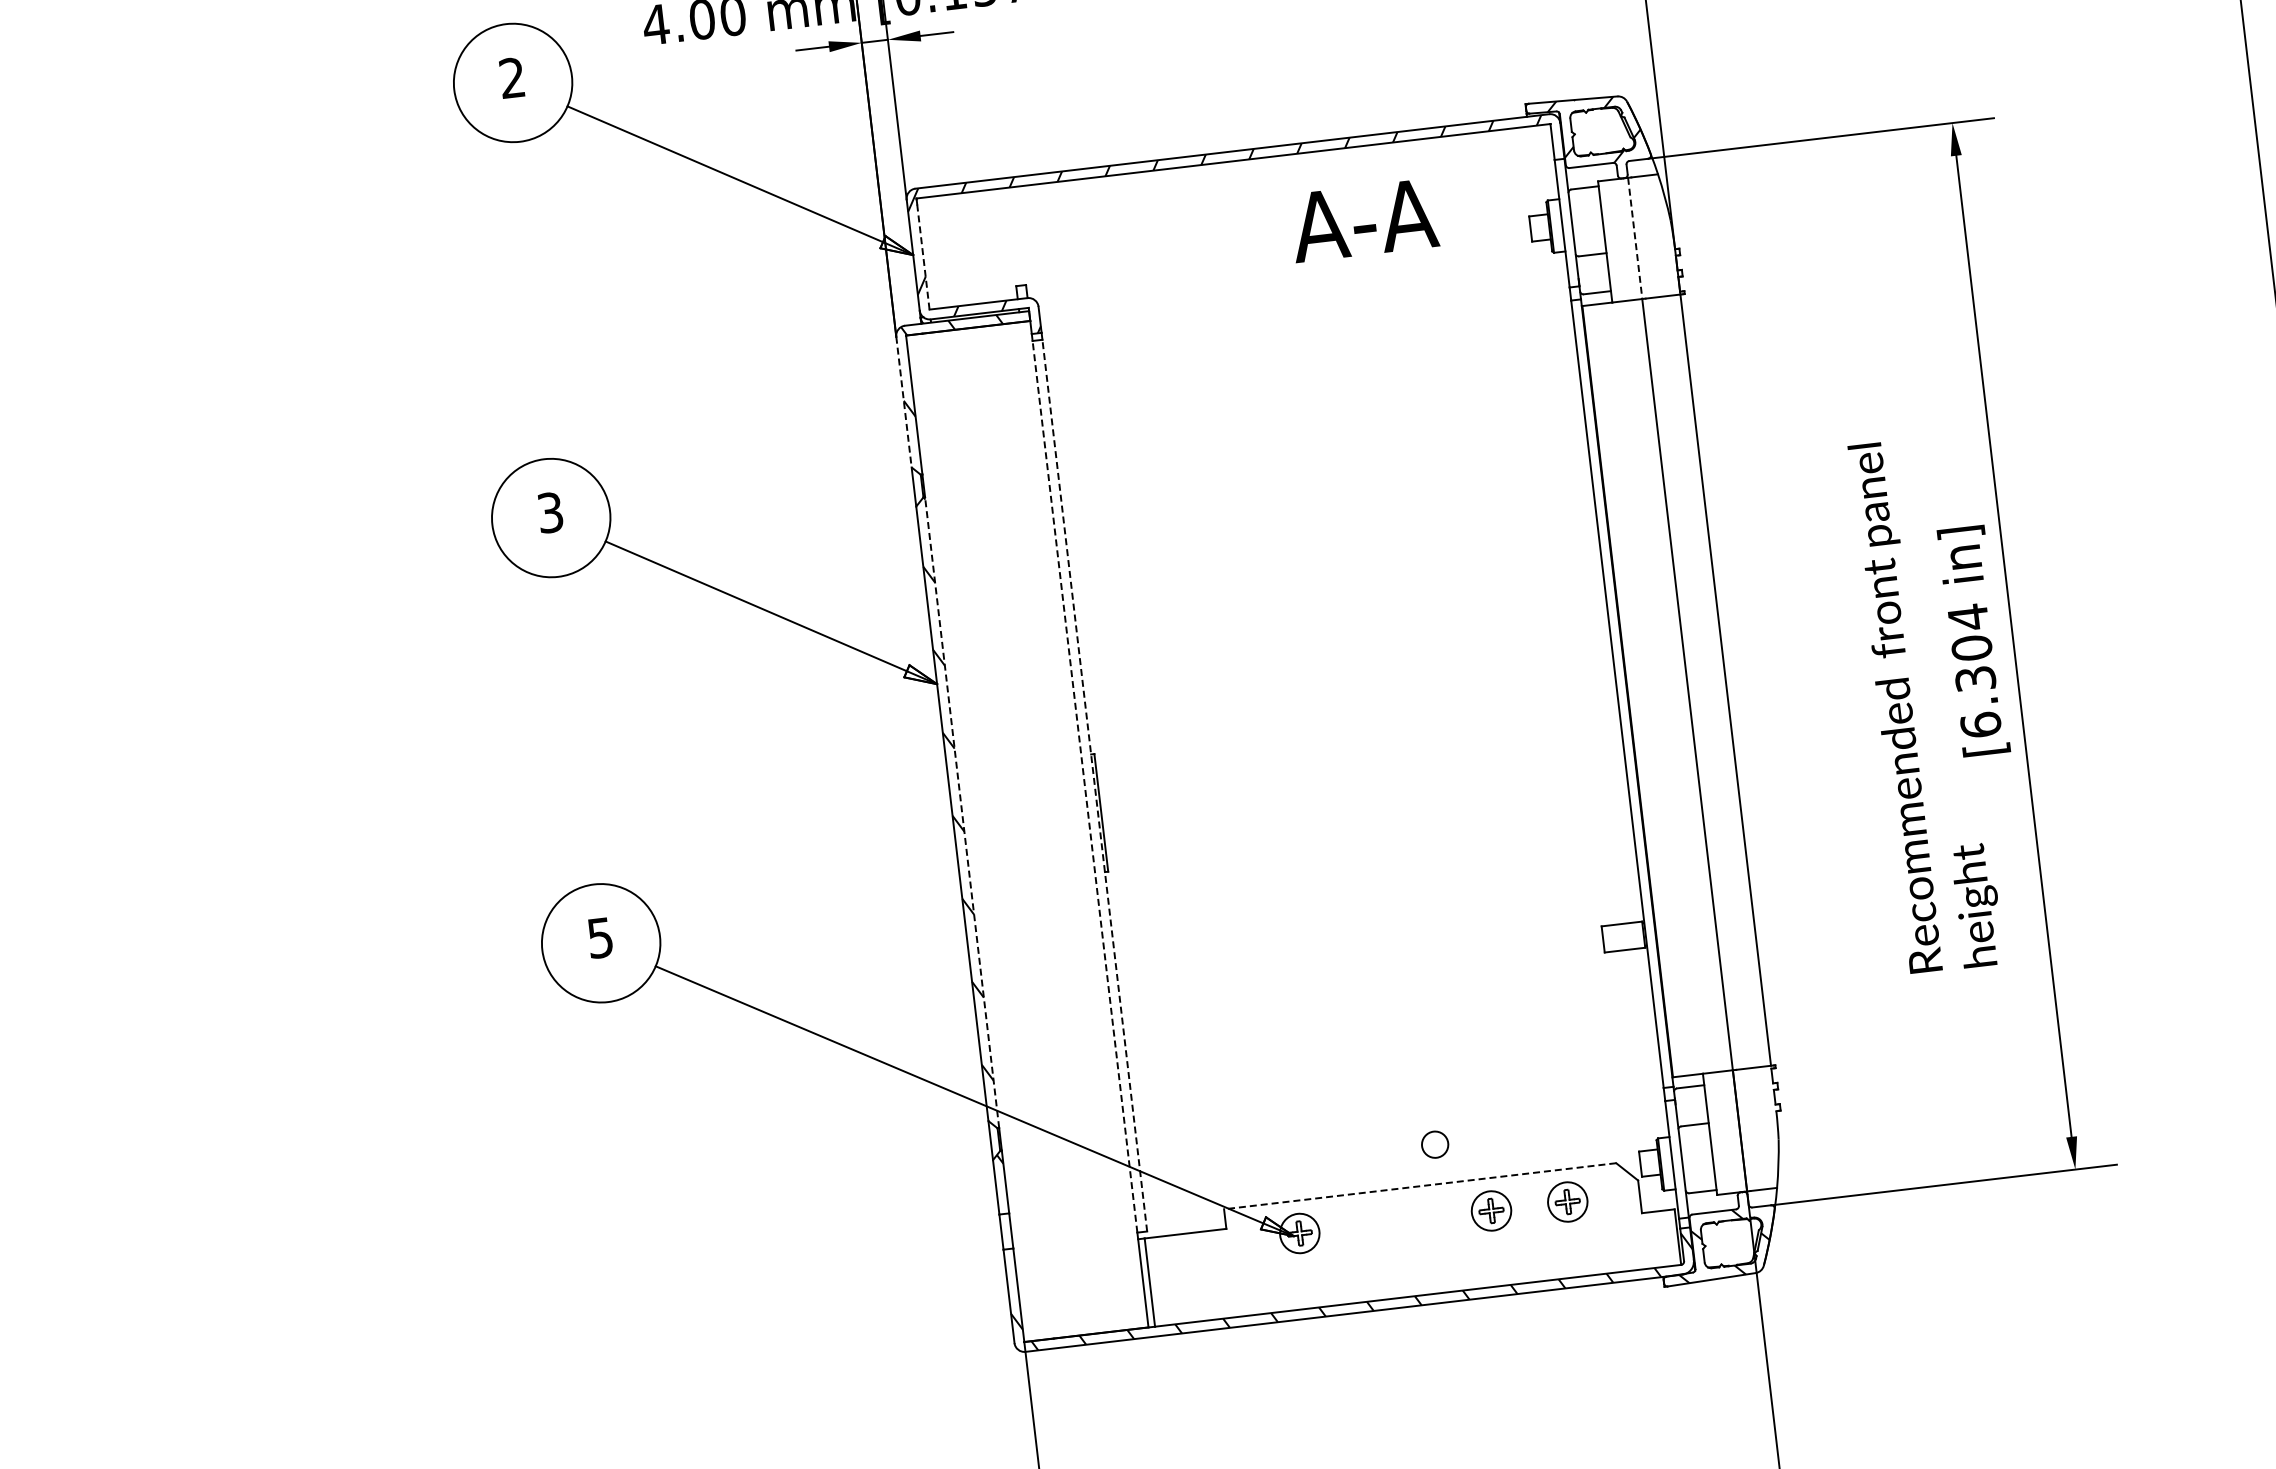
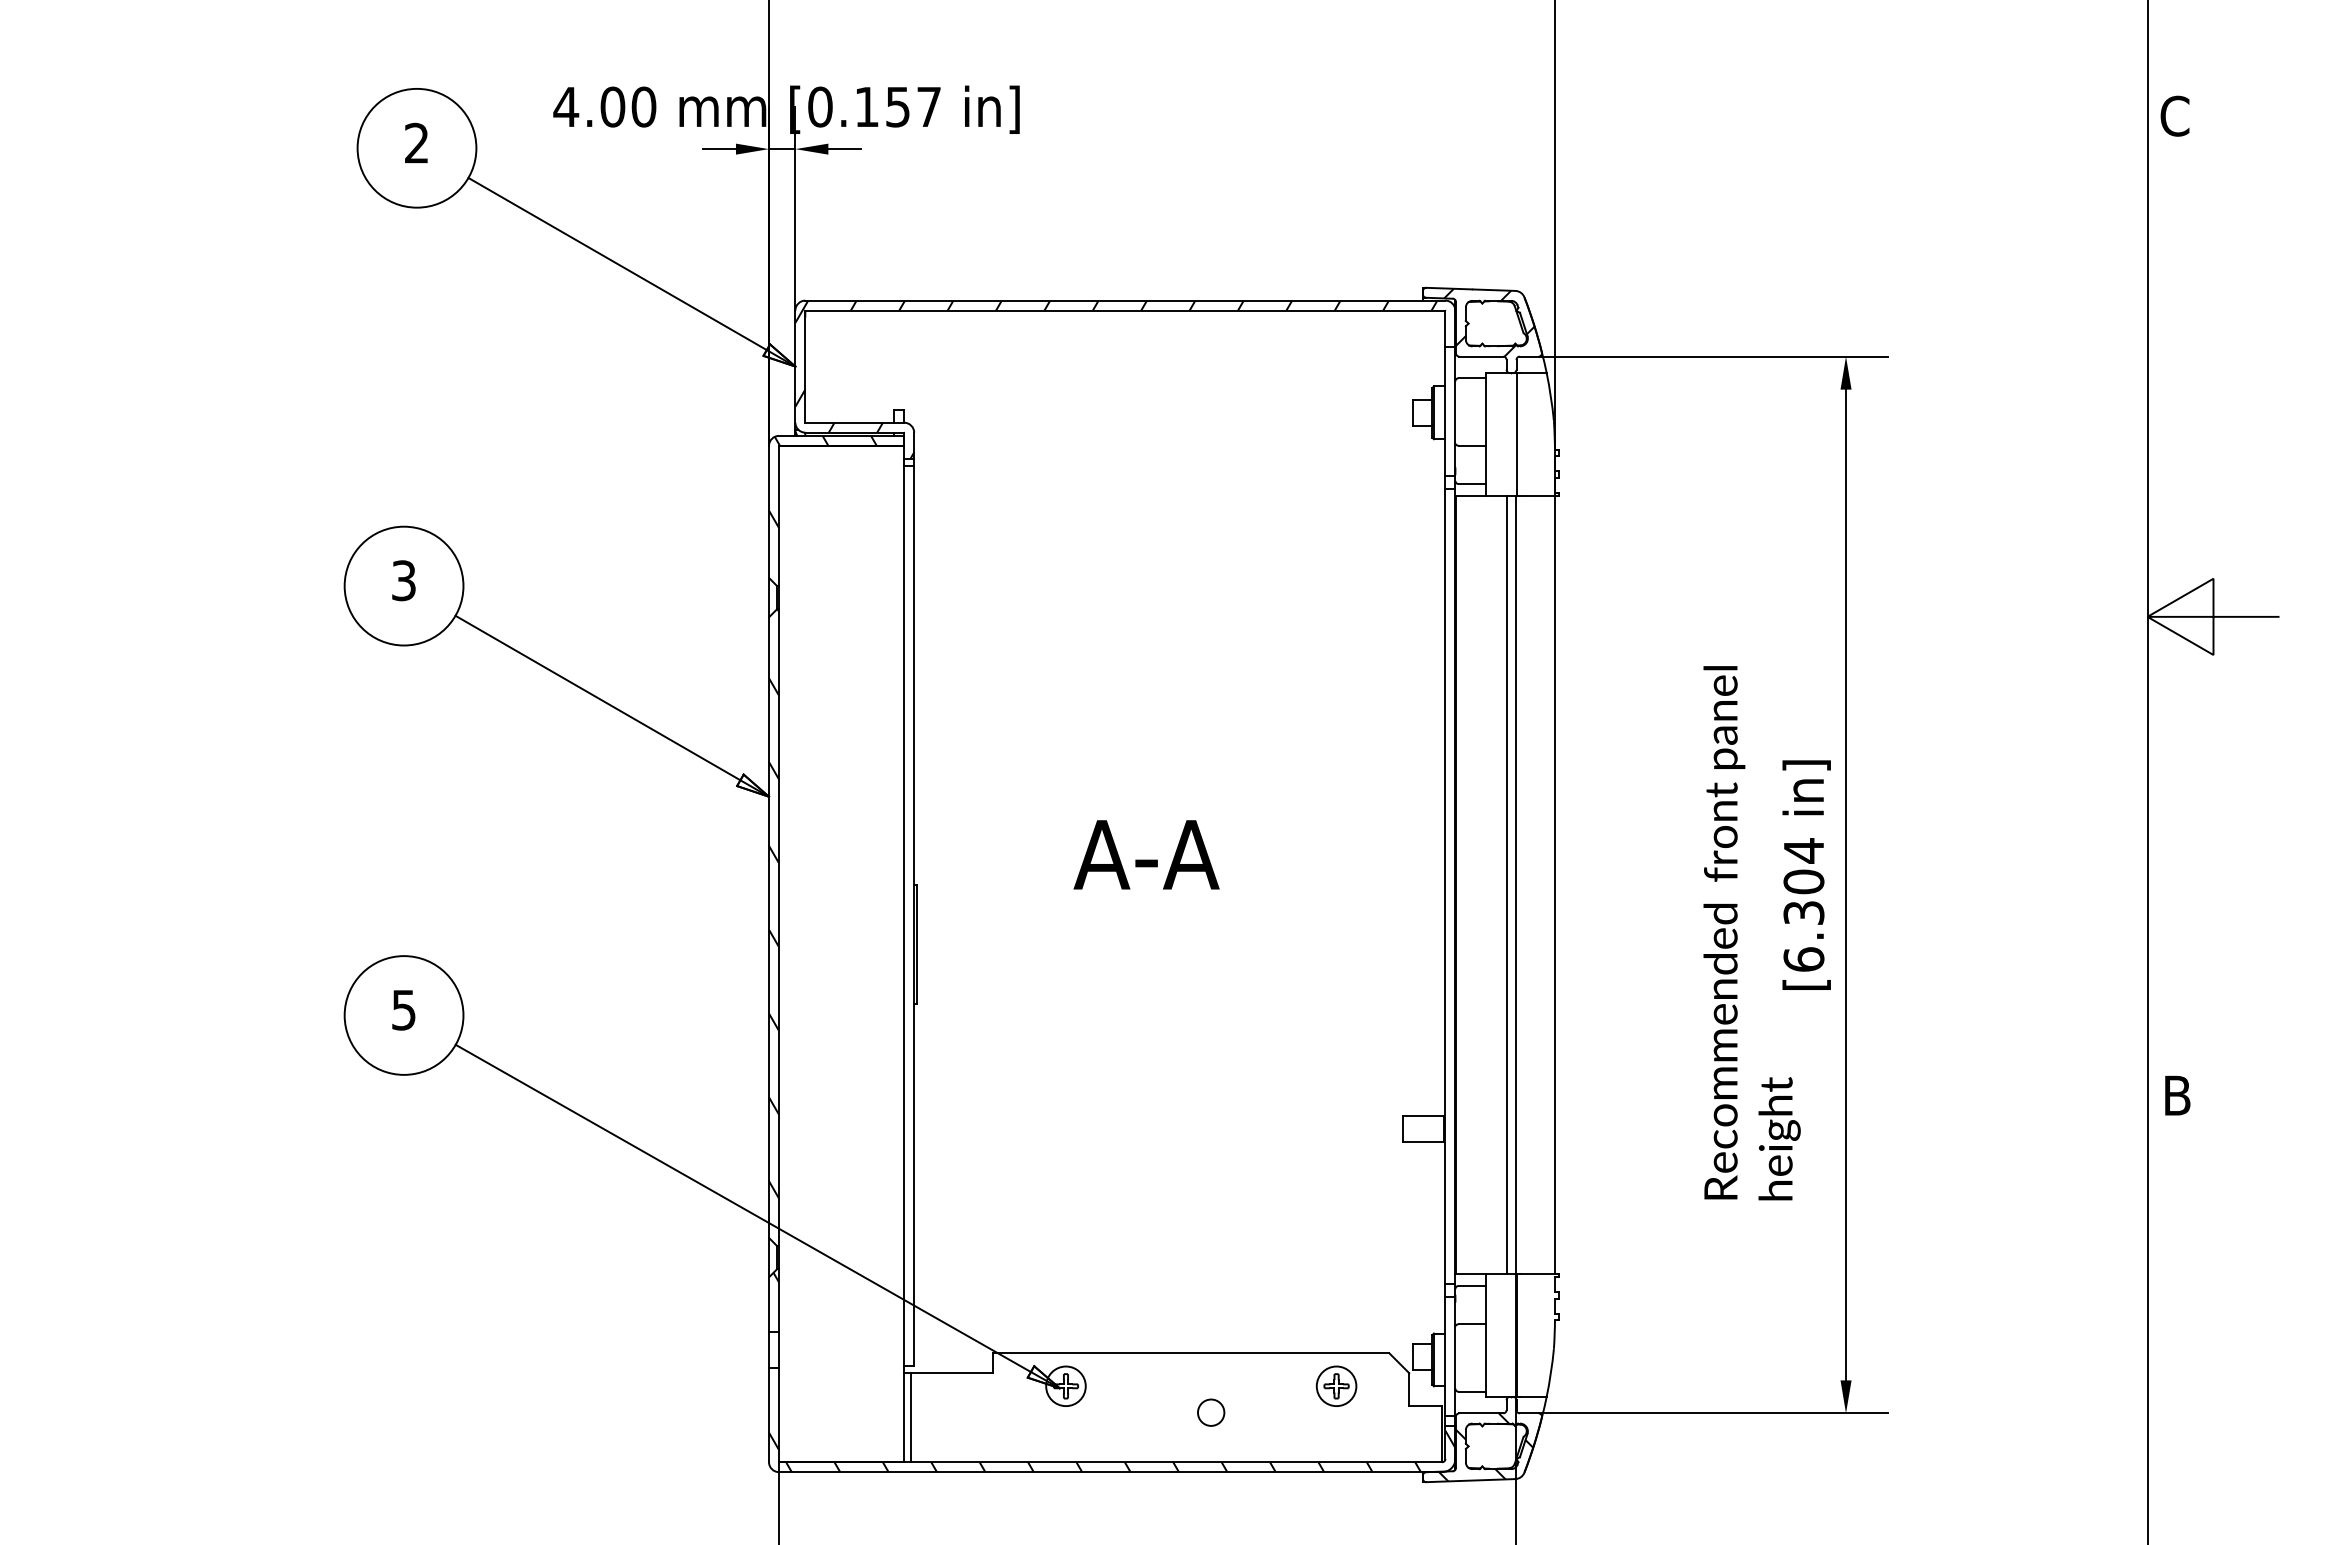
text: (1364, 220) -> (1146, 854), moved
line: (1635, 238) -> (1516, 434), dashed -> solid
line: (923, 253) -> (805, 366), dashed -> solid
line: (903, 401) -> (768, 511), dashed -> solid
line: (1677, 685) -> (1506, 884), added
line: (1095, 784) -> (914, 915), dashed -> solid
line: (1085, 786) -> (904, 915), dashed -> solid
line: (961, 812) -> (778, 927), dashed -> solid
circle: (1435, 1144) -> (1211, 1412), moved
line: (1420, 1186) -> (1191, 1353), dashed -> solid
part: (1491, 1210) -> (1259, 1385), removed

